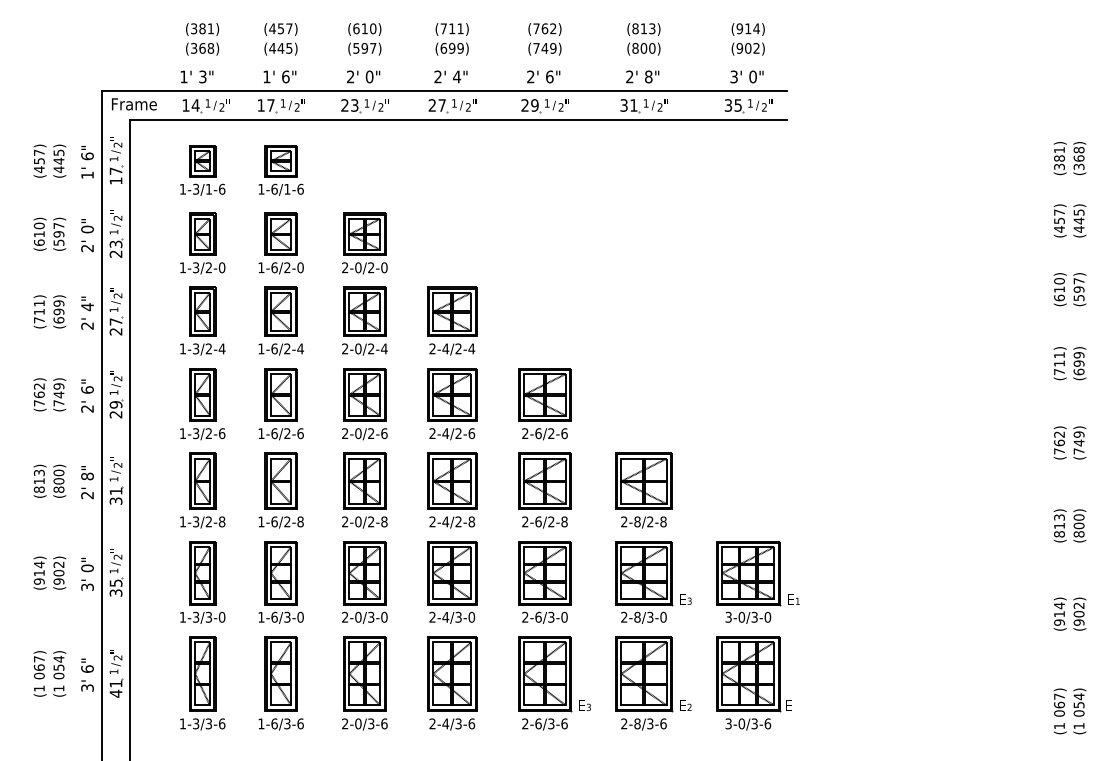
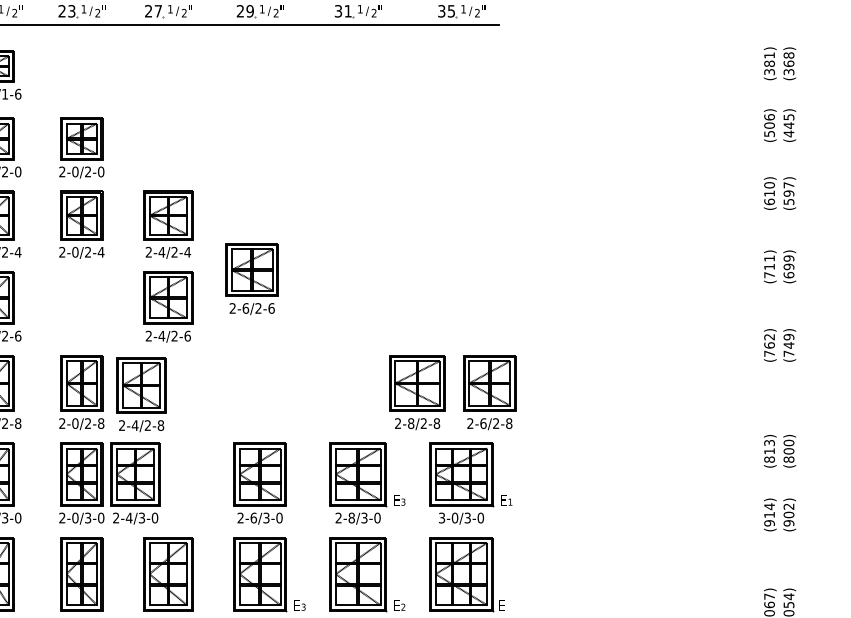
text: (1059, 220) -> (769, 125), (457) -> (506)
part: (364, 404) -> (81, 307), removed
part: (544, 404) -> (251, 279), moved
part: (452, 490) -> (141, 394), moved
part: (544, 490) -> (489, 392), moved
part: (643, 490) -> (417, 392), moved
text: (1069, 525) -> (779, 450), moved
part: (452, 582) -> (135, 483), moved

